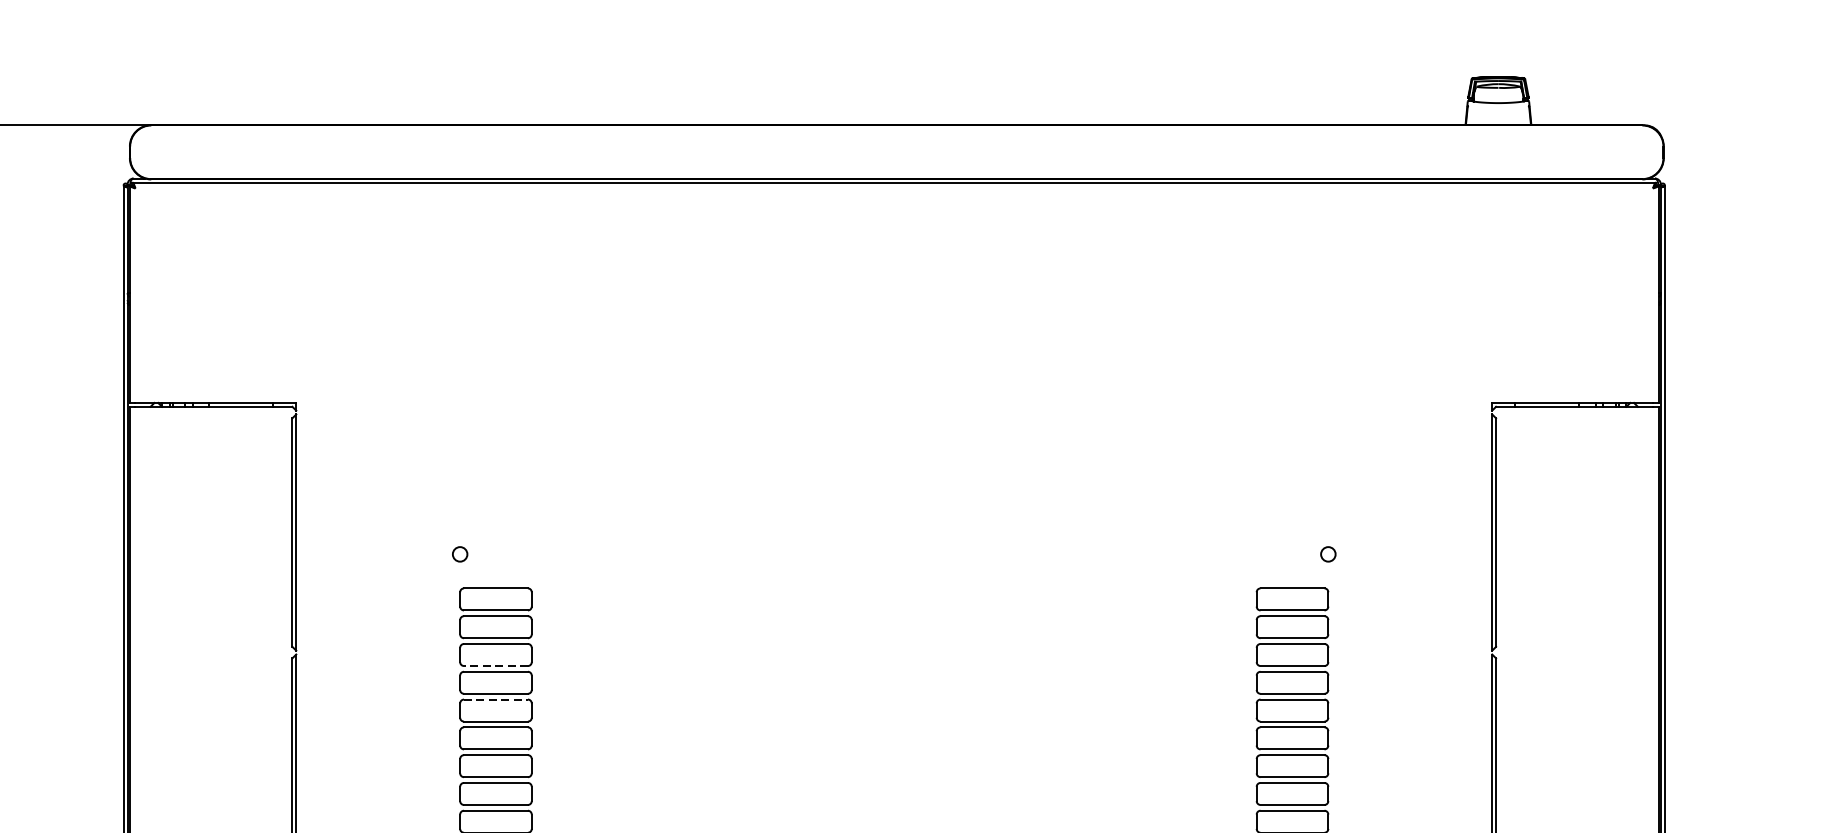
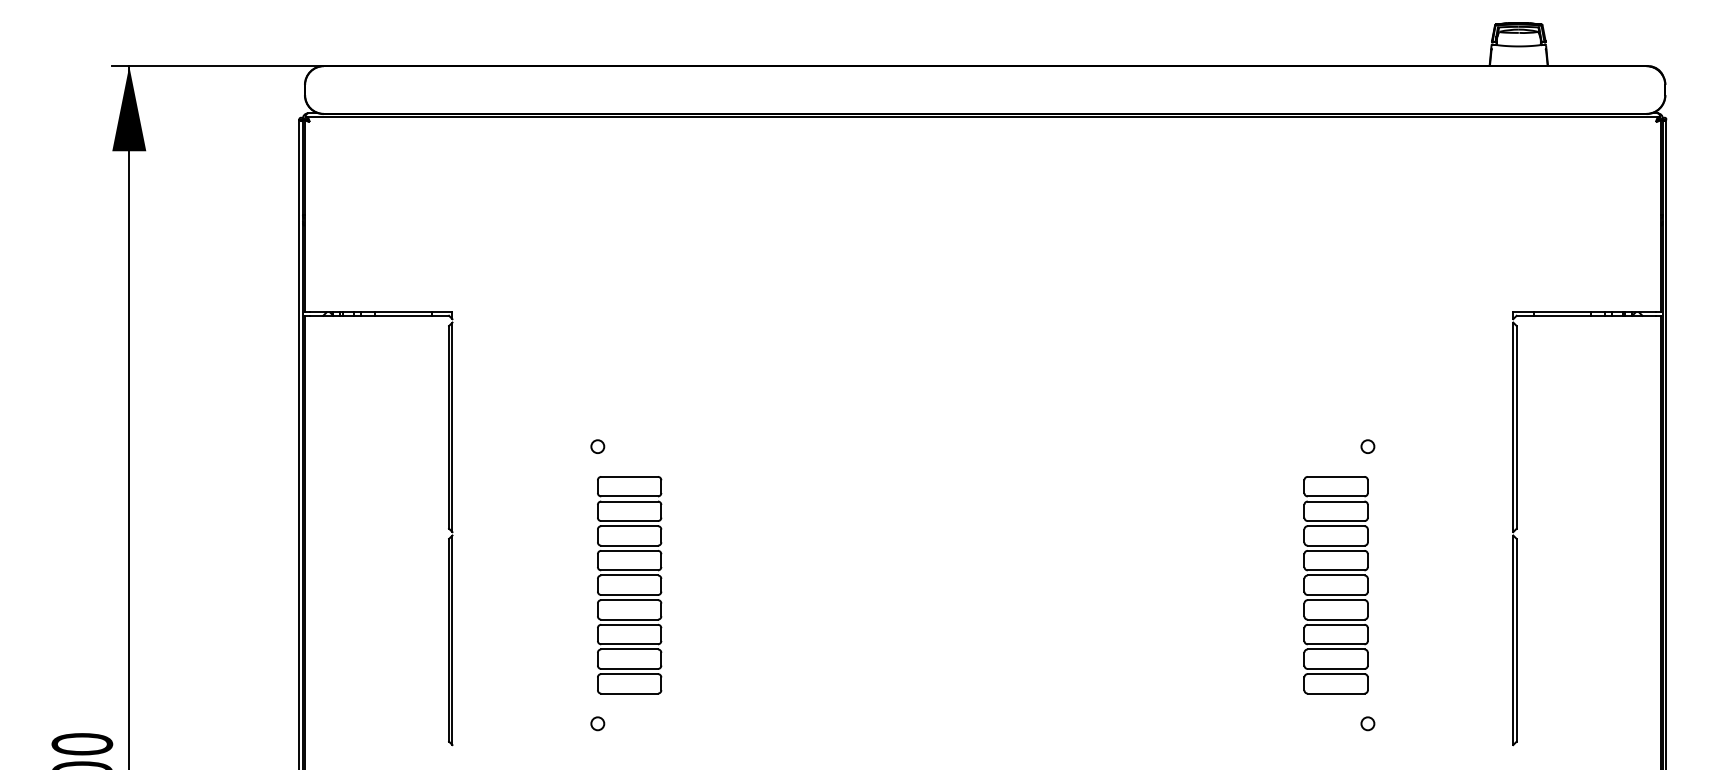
line: (495, 665) -> (629, 545), dashed -> solid
line: (496, 699) -> (630, 575), dashed -> solid

